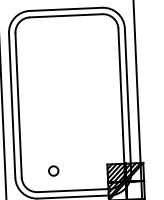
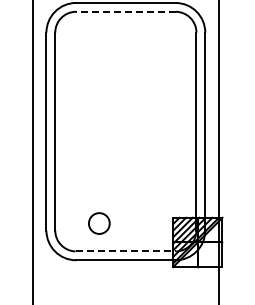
line: (66, 15) -> (125, 11), solid -> dashed
circle: (53, 171) -> (99, 223), size x1.6
line: (74, 190) -> (126, 251), solid -> dashed

